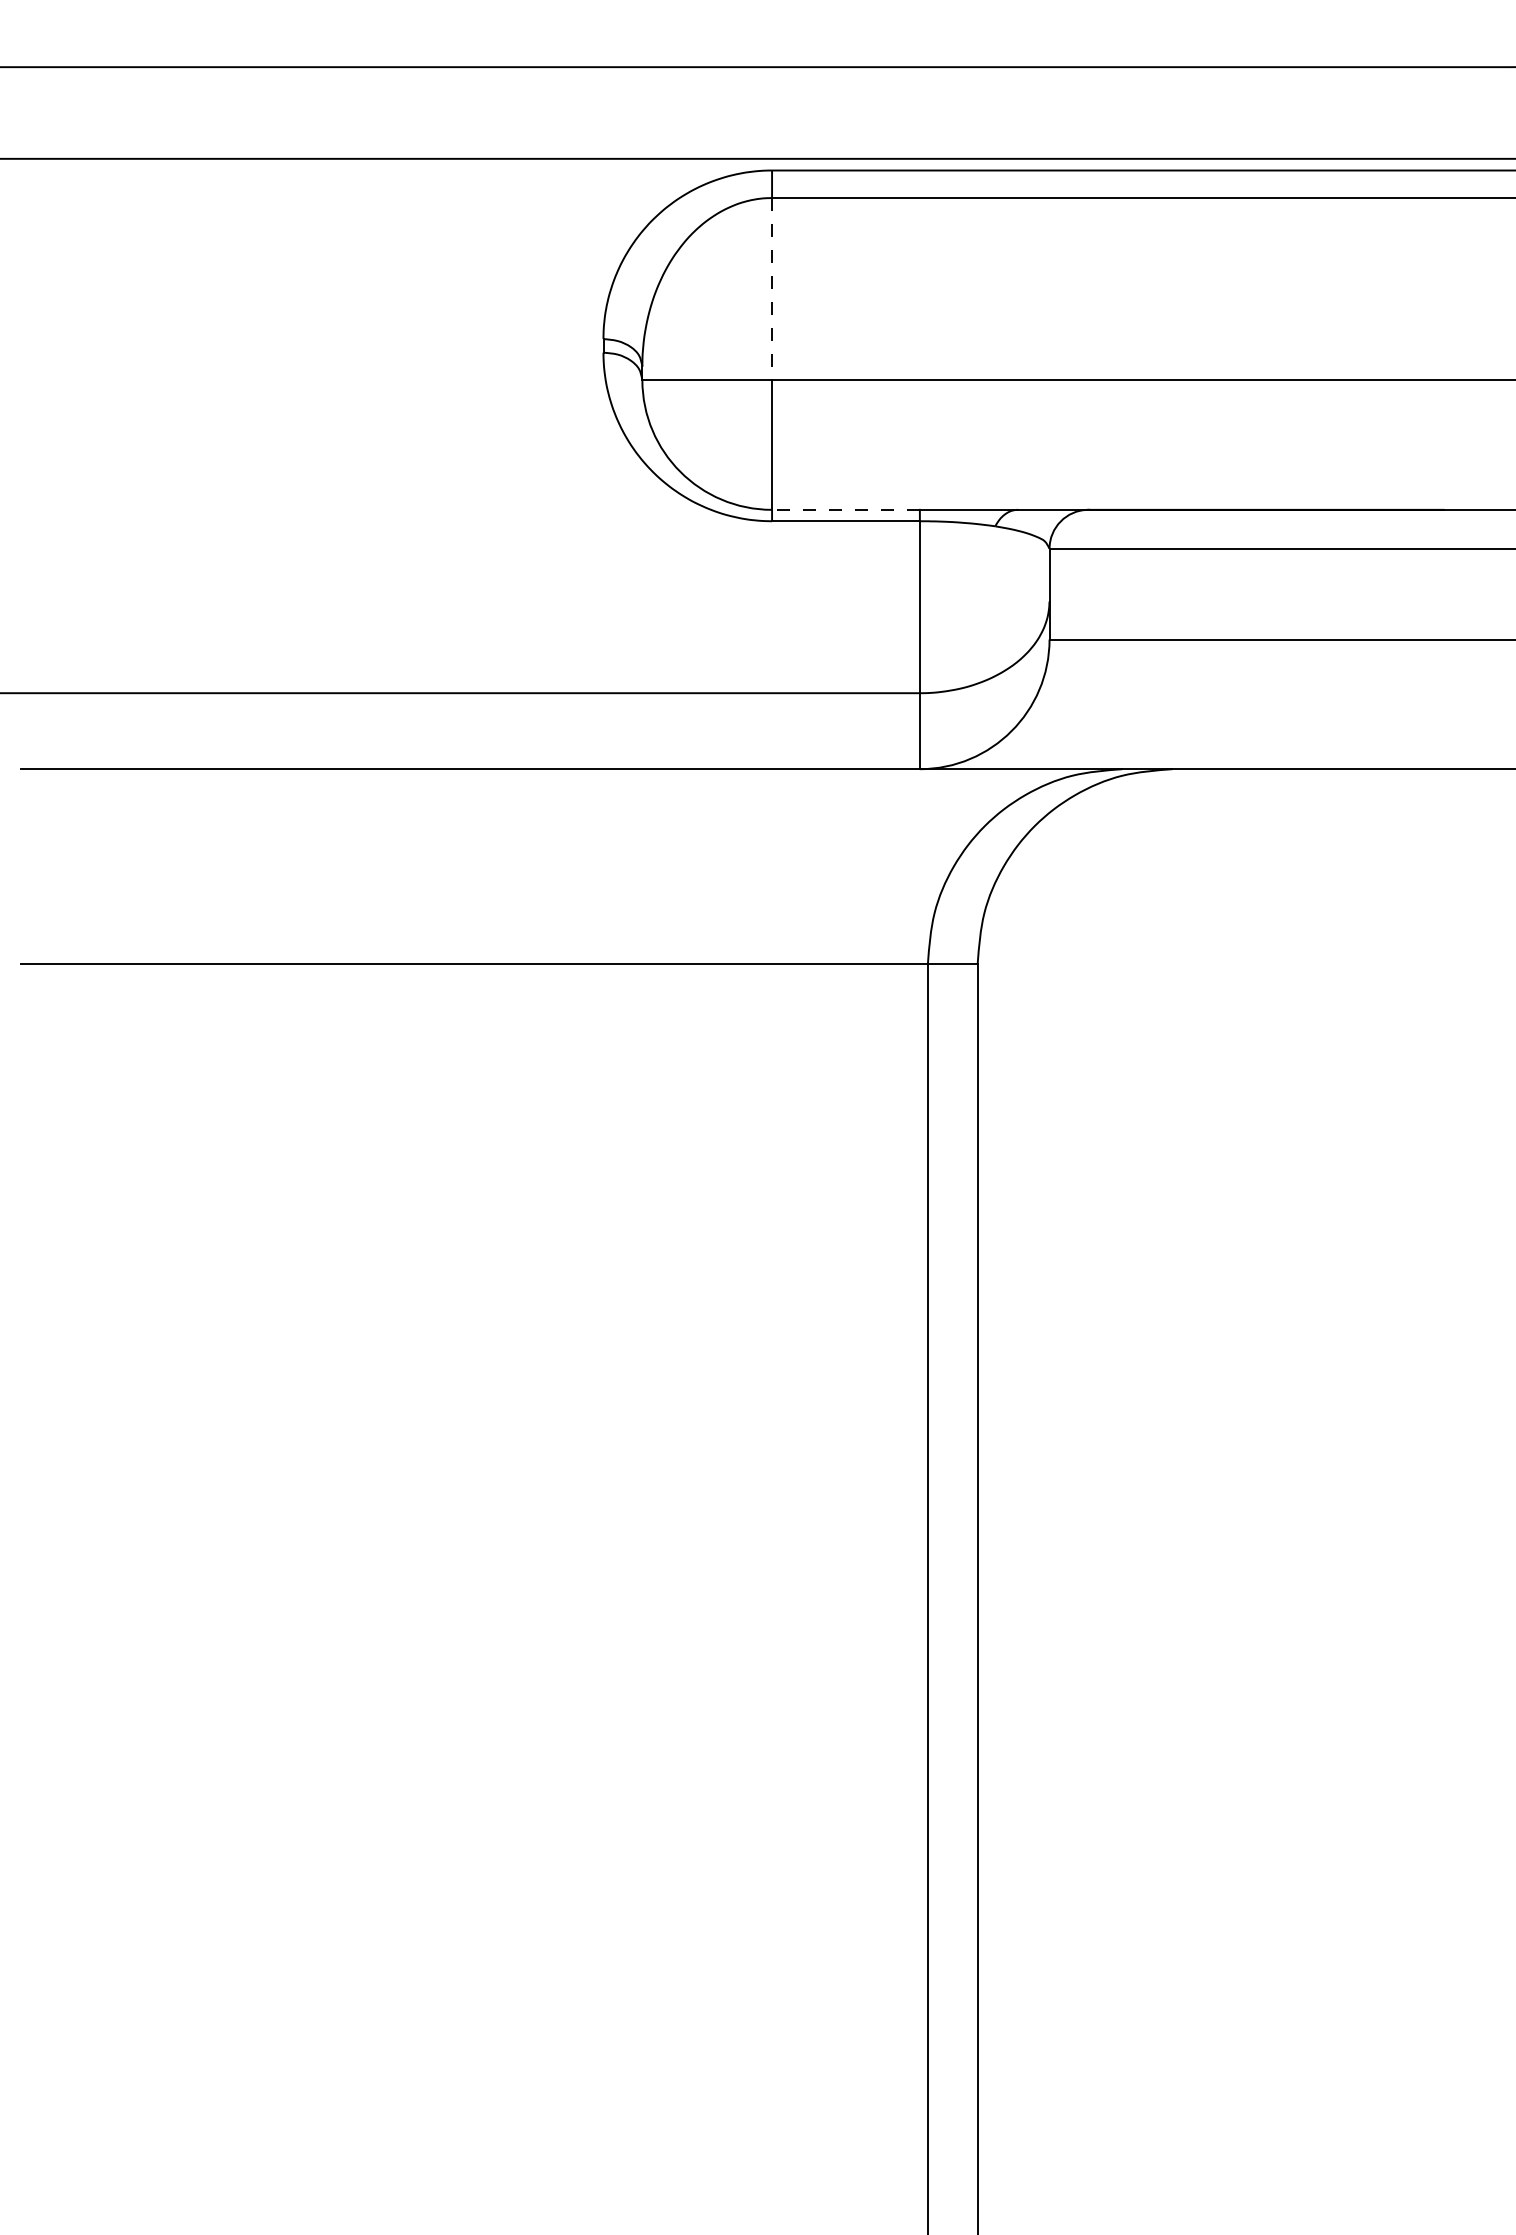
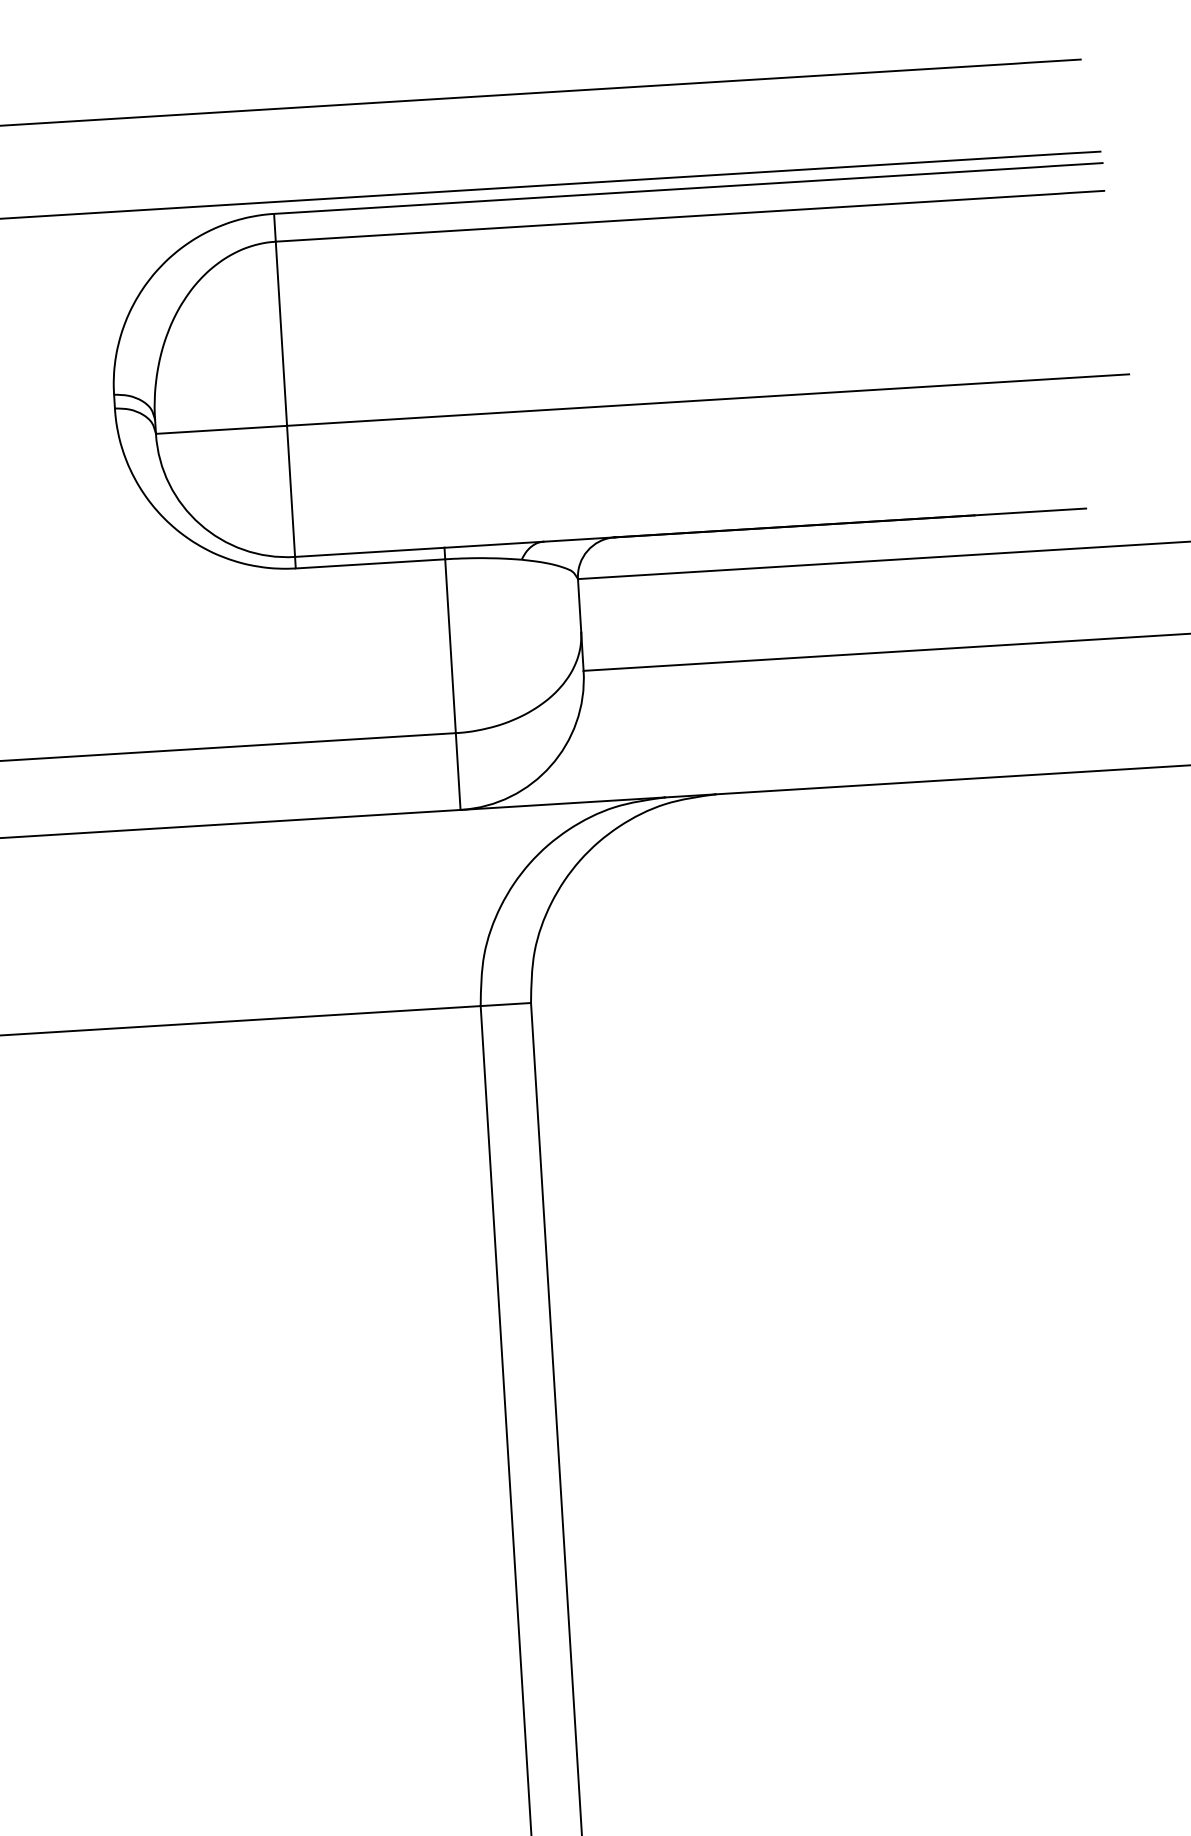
line: (772, 289) -> (281, 334), dashed -> solid
line: (845, 509) -> (369, 552), dashed -> solid

